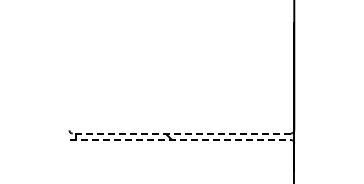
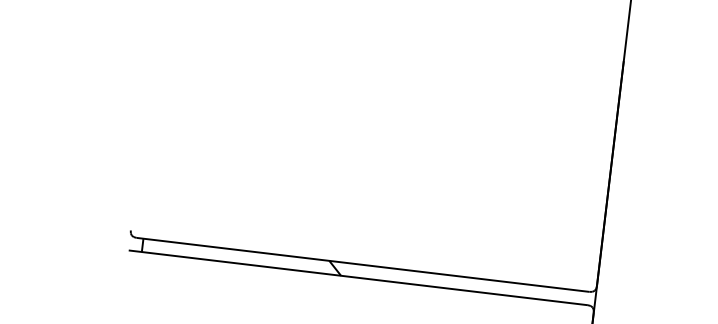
line: (181, 133) -> (362, 264), dashed -> solid
line: (180, 140) -> (358, 278), dashed -> solid

